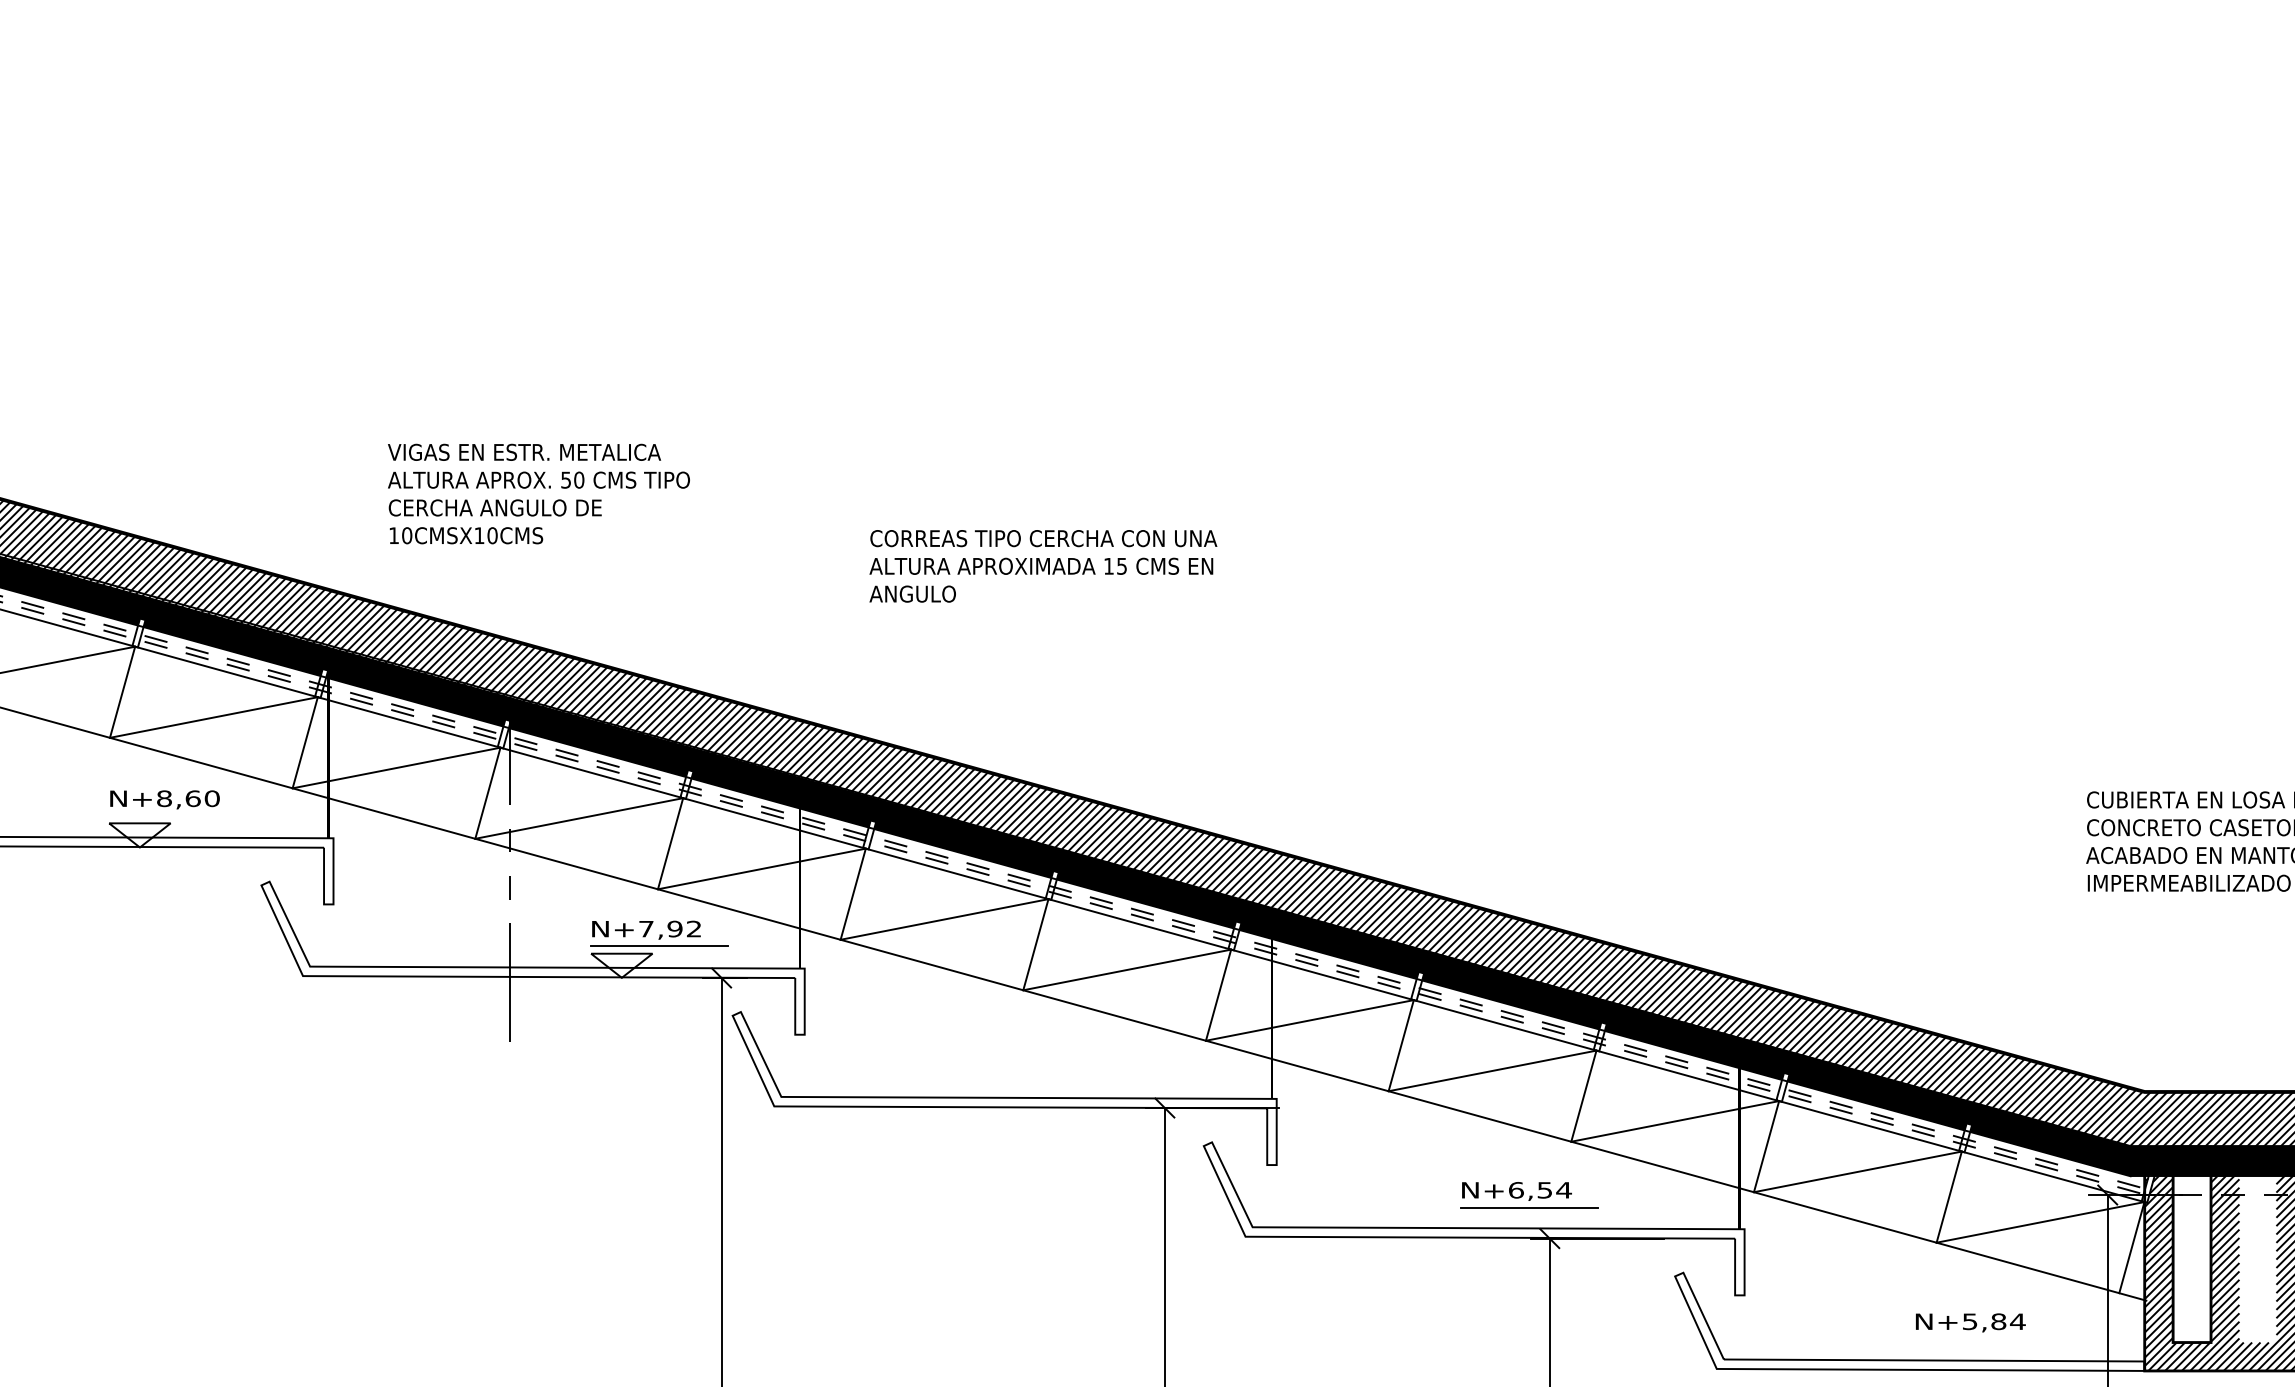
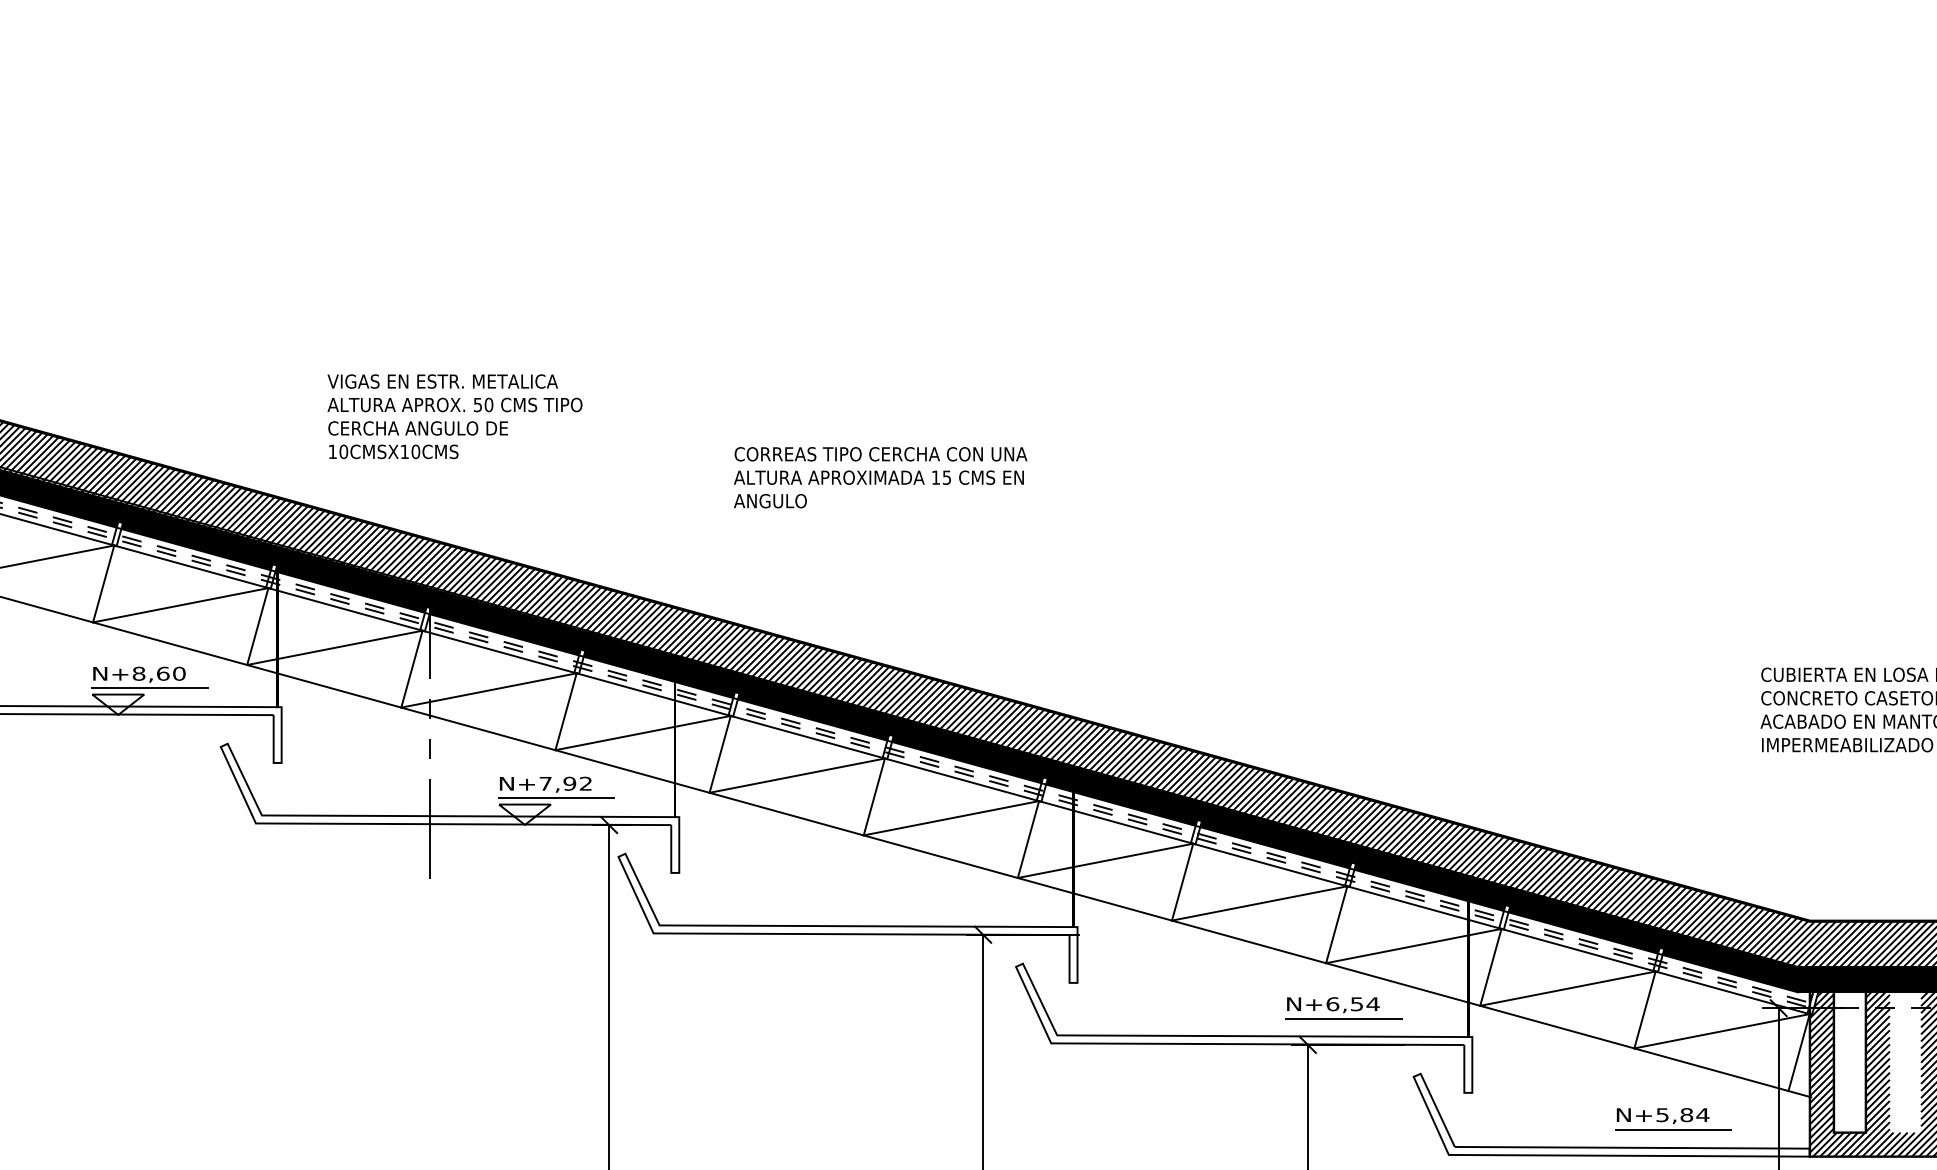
line: (177, 815) -> (150, 687), added
part: (1529, 1195) -> (1343, 1008), moved
line: (1982, 1339) -> (1673, 1130), added

